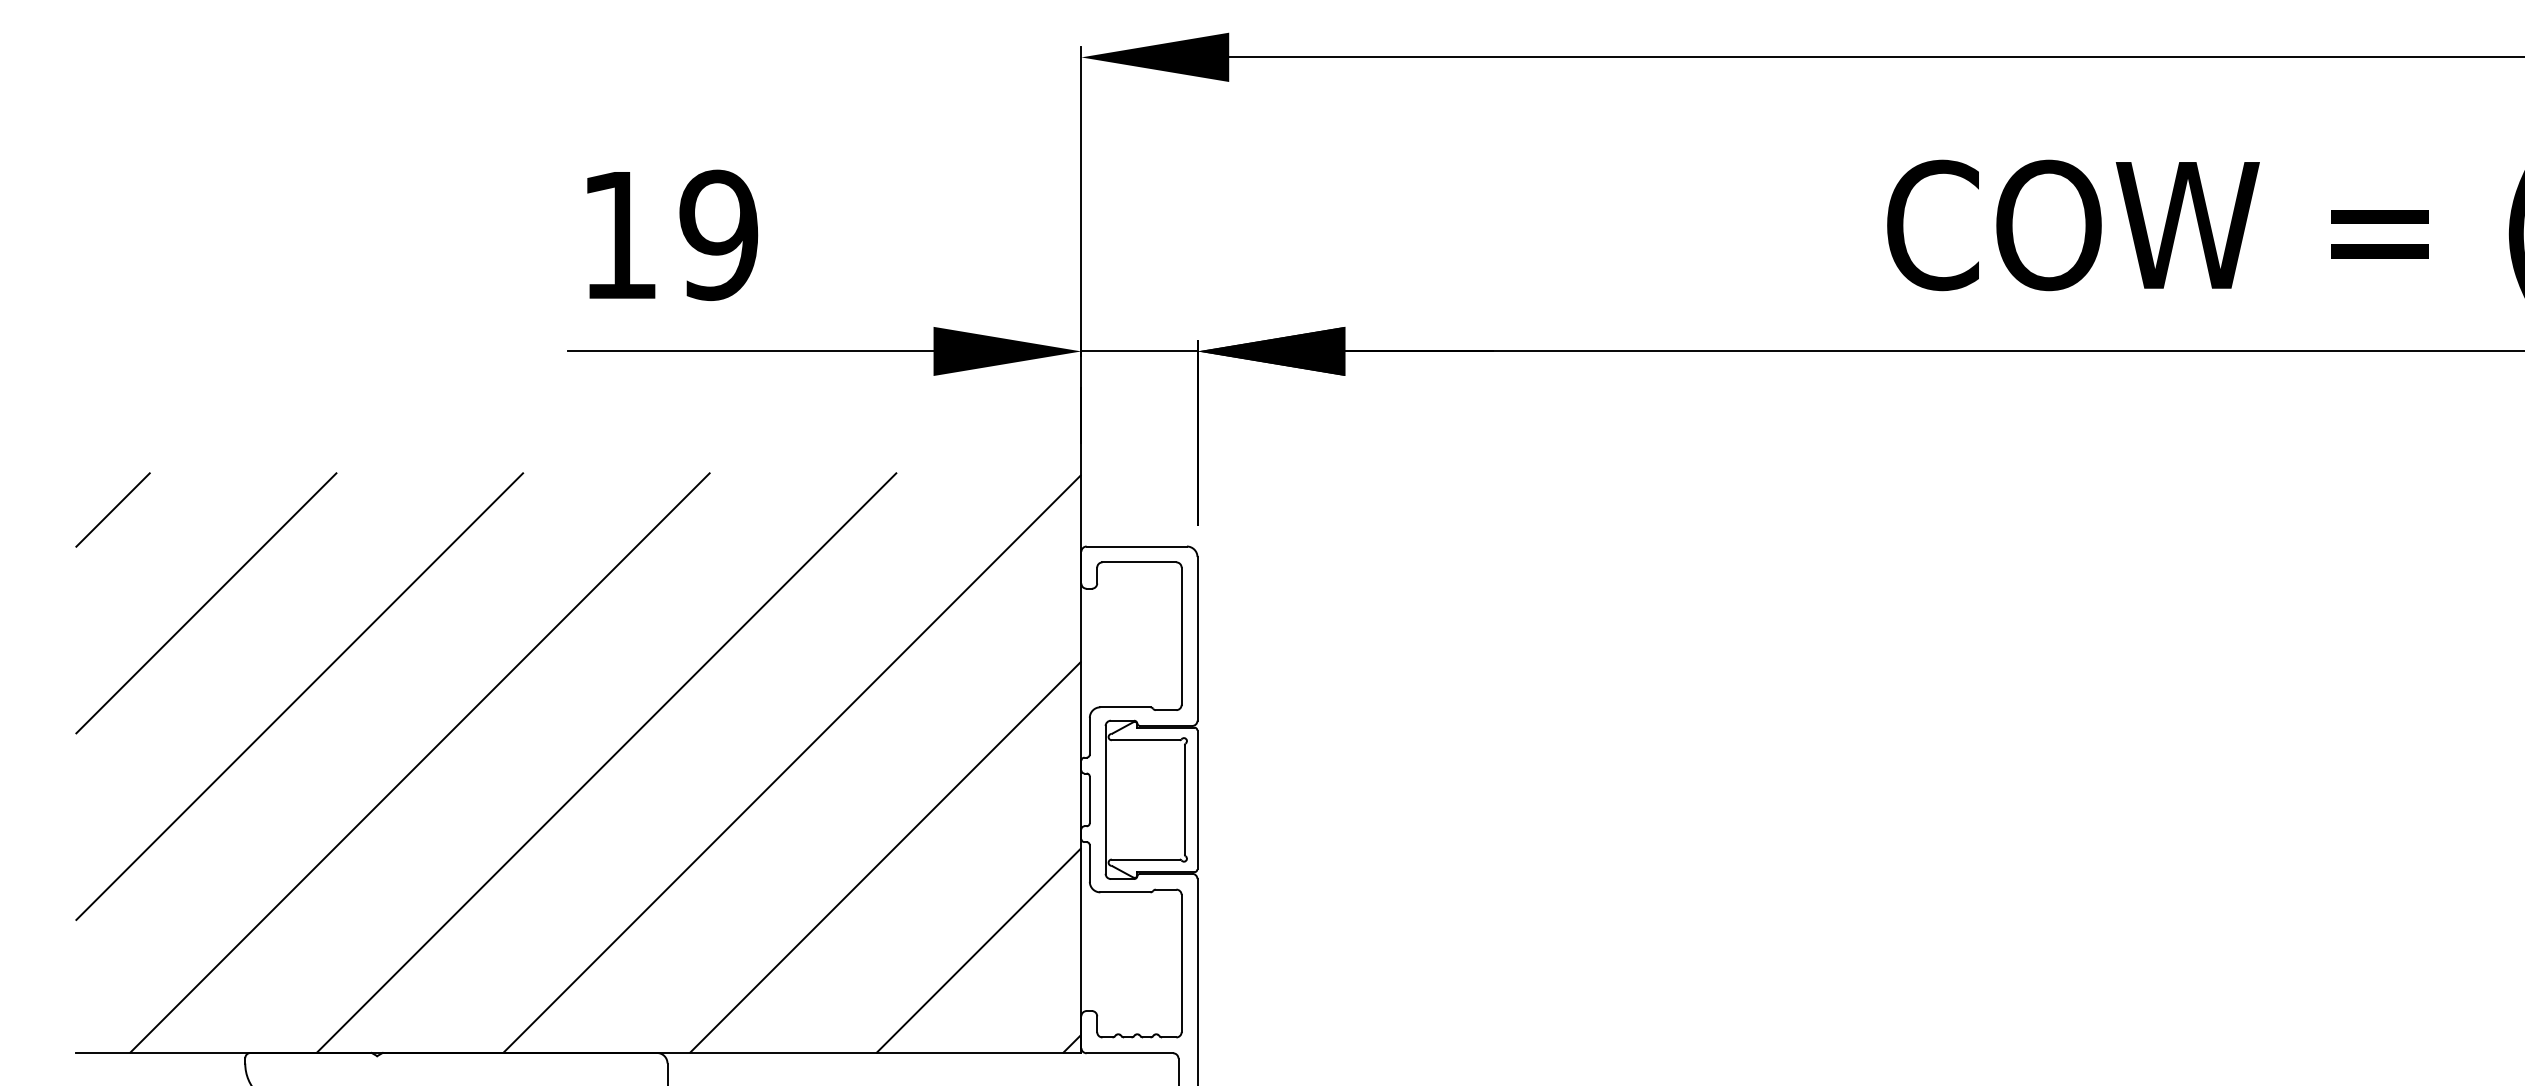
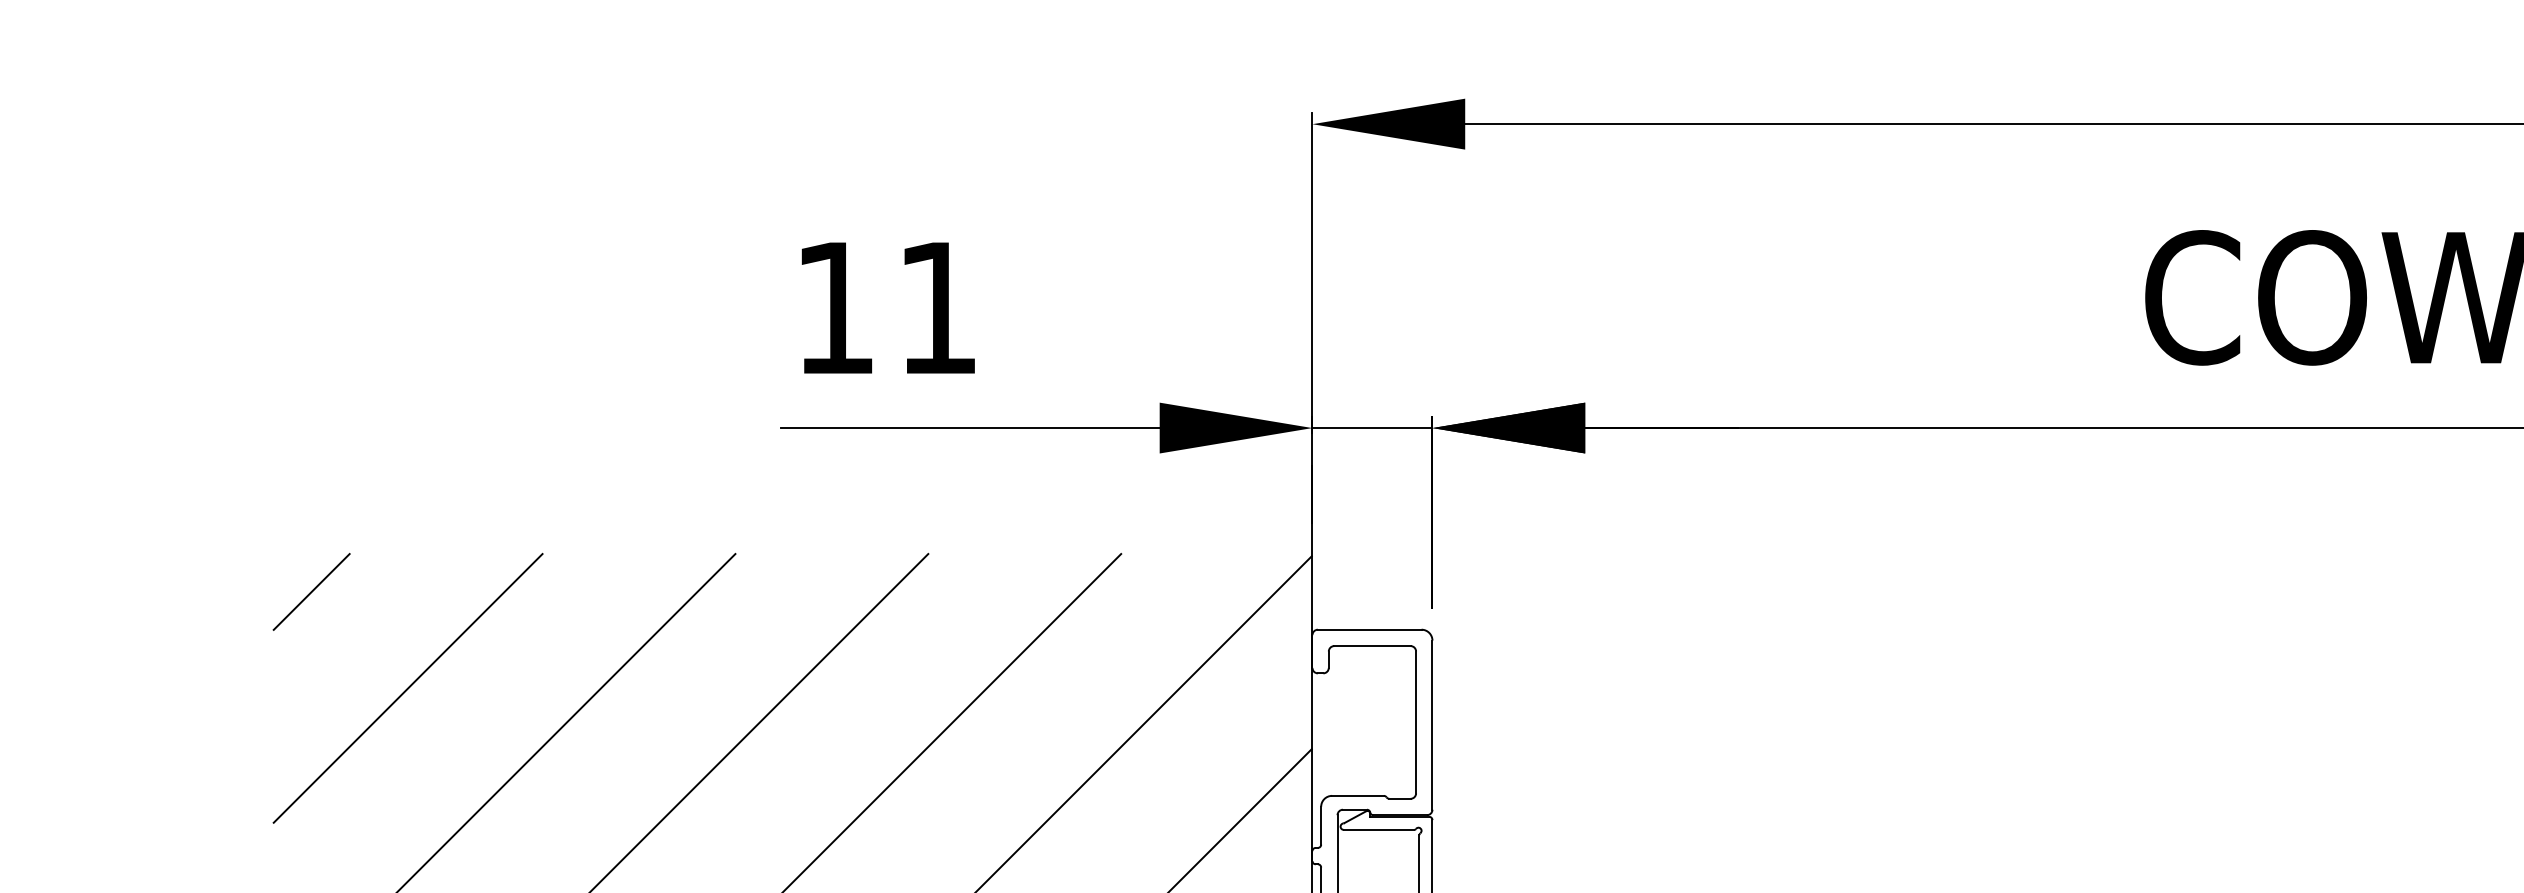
text: (718, 234) -> (937, 307), 19 -> 11

